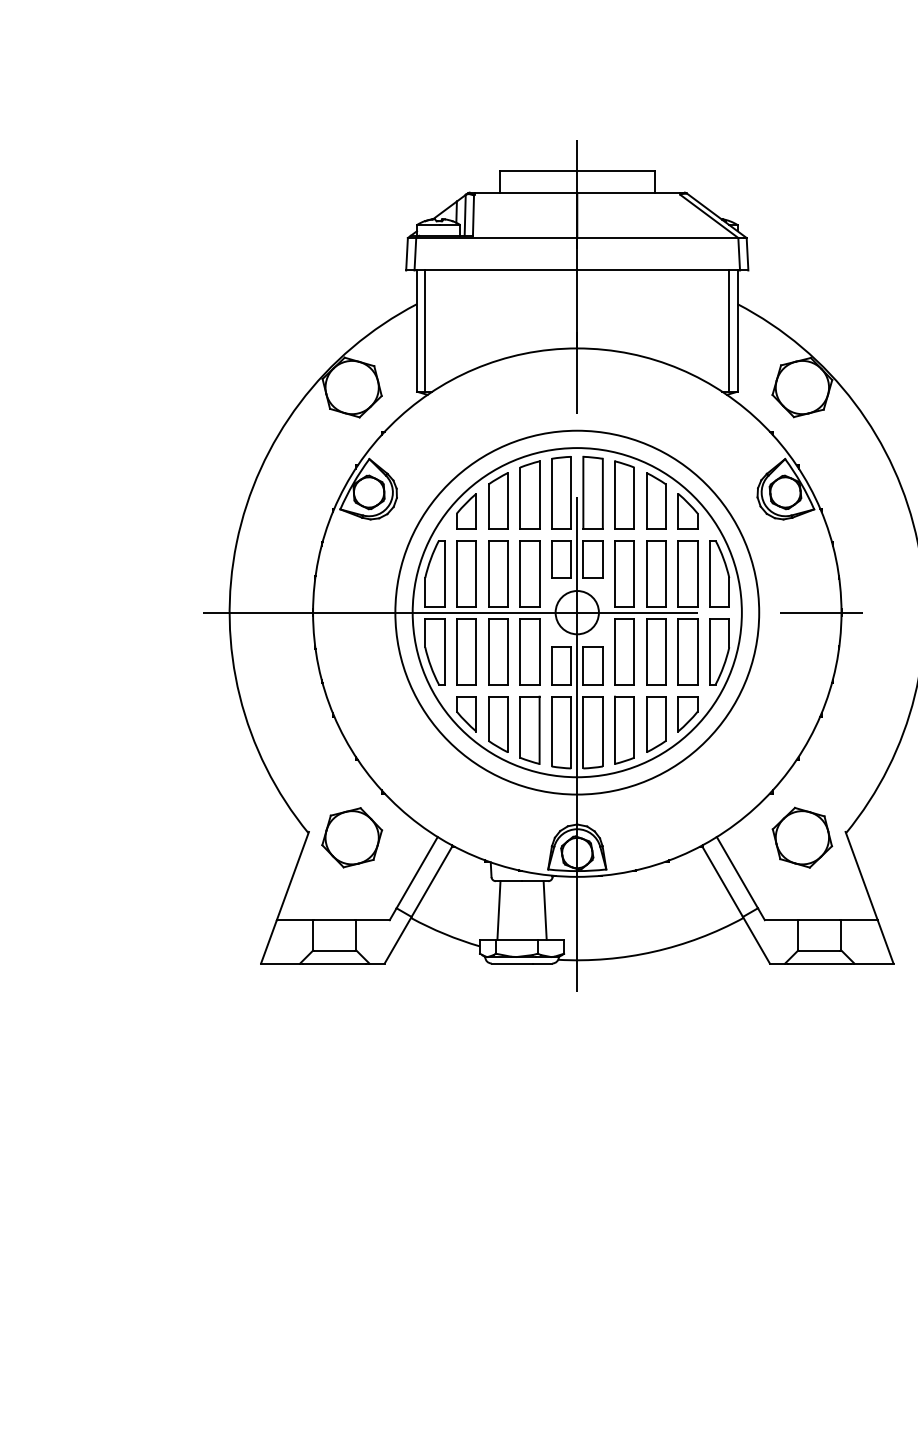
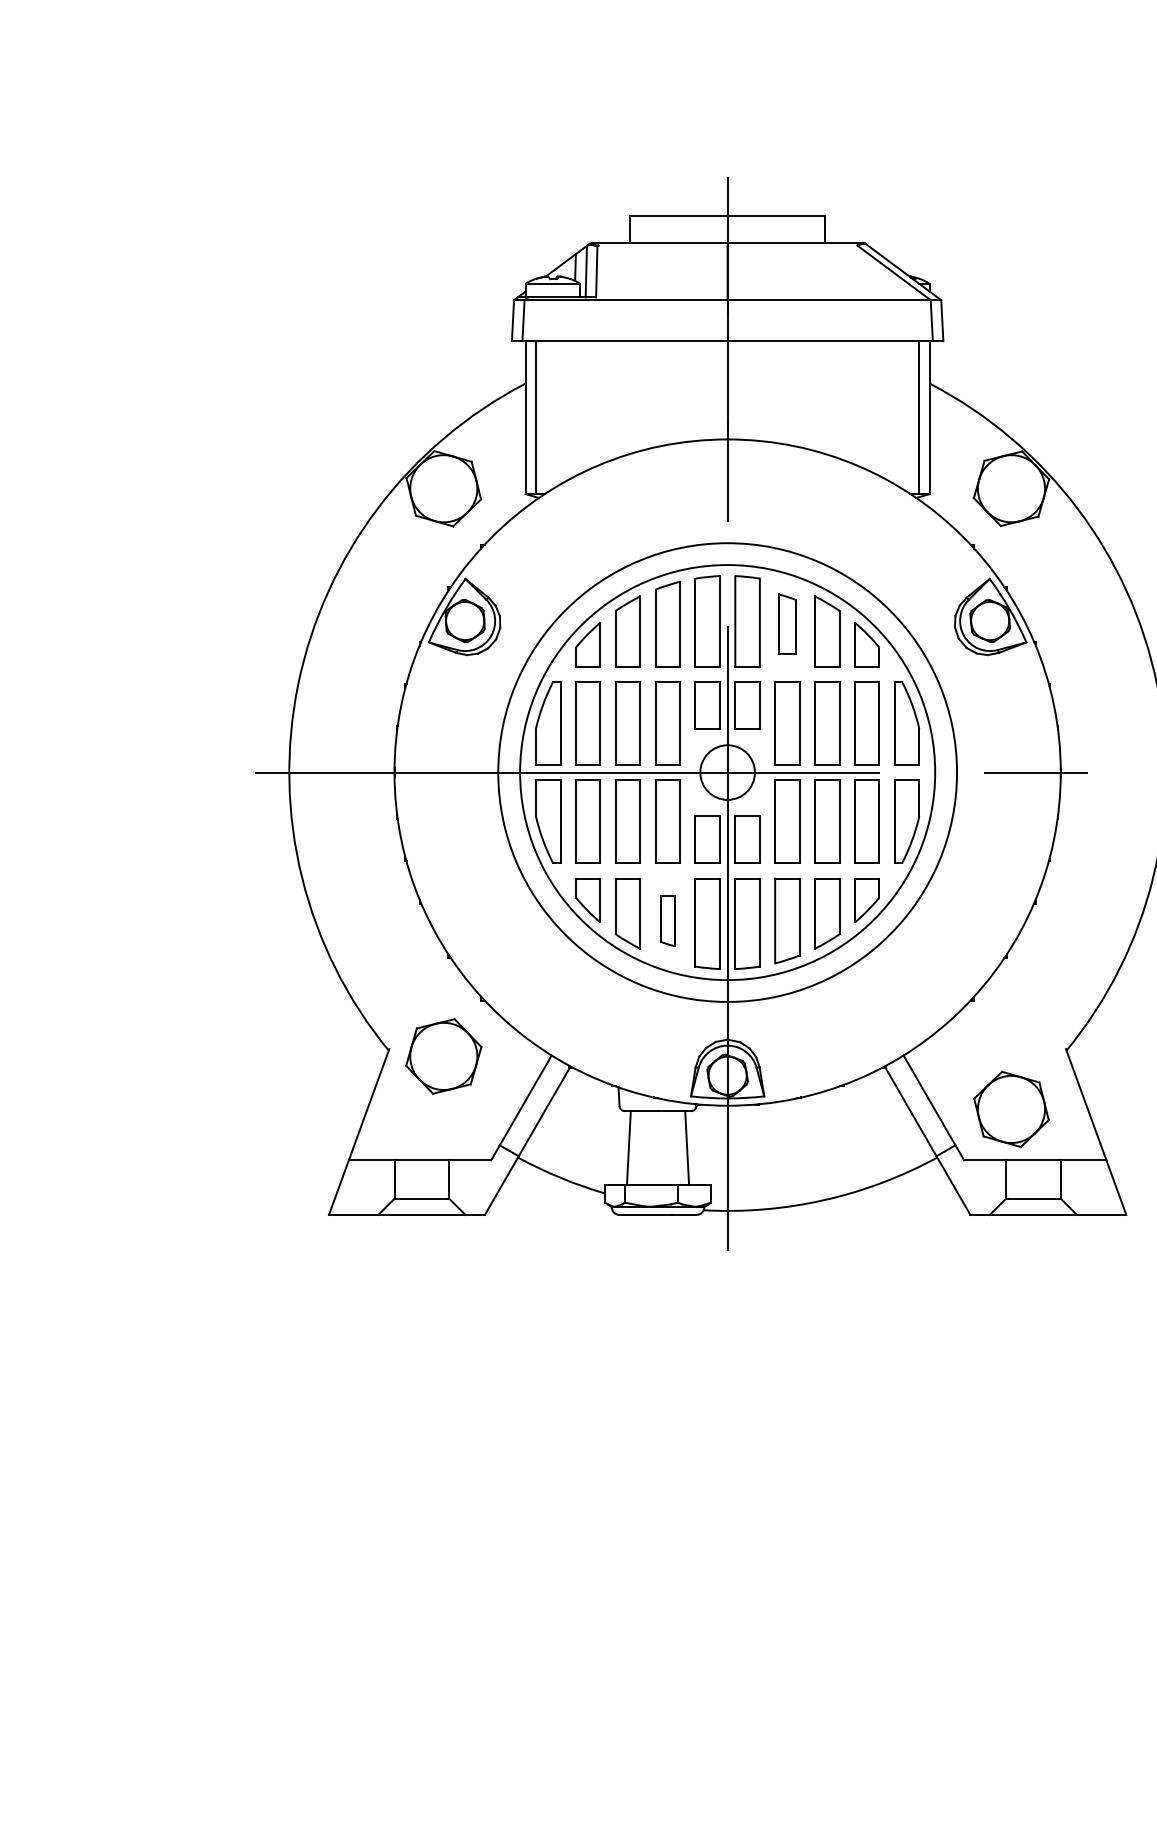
part: (624, 494) -> (787, 623), size x0.7
part: (529, 729) -> (667, 920), size x0.6
part: (802, 837) -> (1011, 1109), moved

